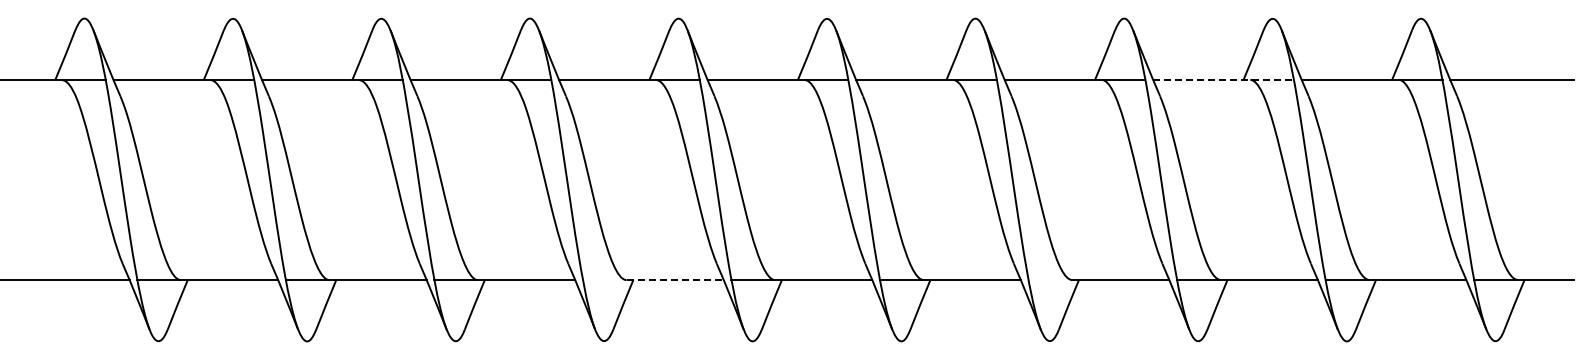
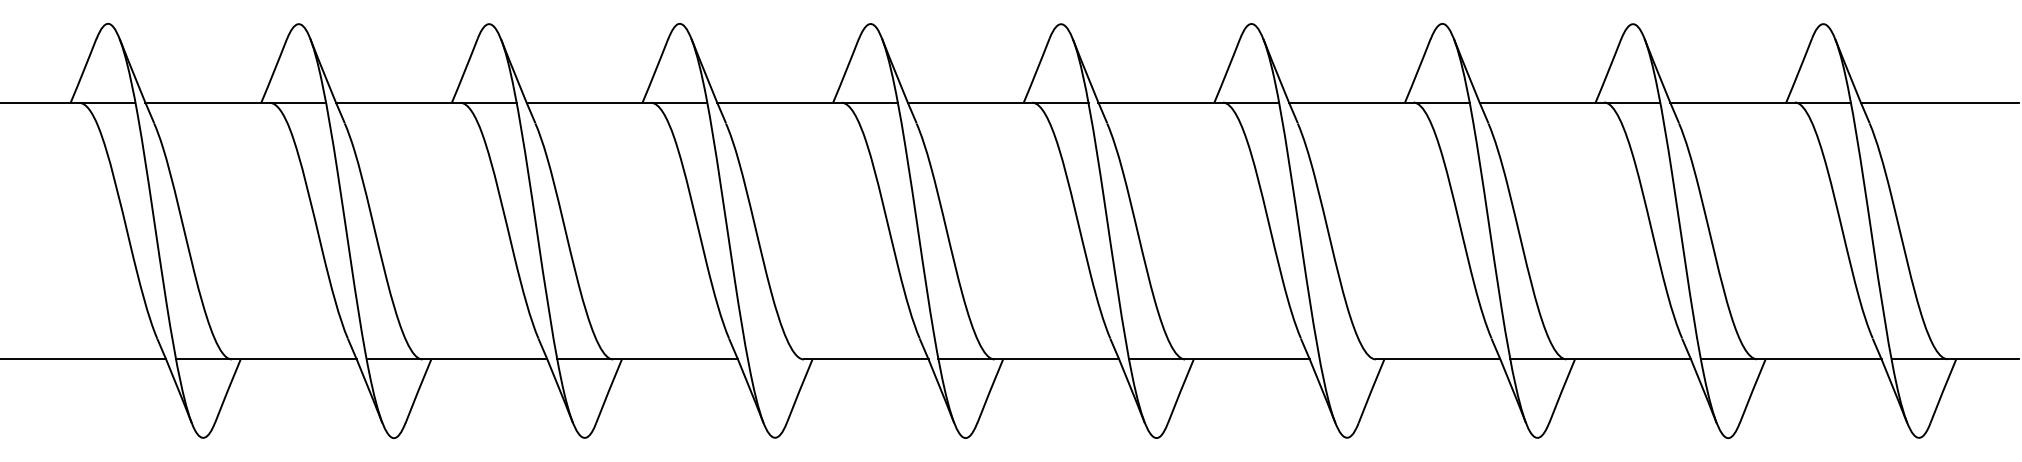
line: (1224, 79) -> (1571, 102), dashed -> solid
line: (675, 280) -> (866, 359), dashed -> solid

